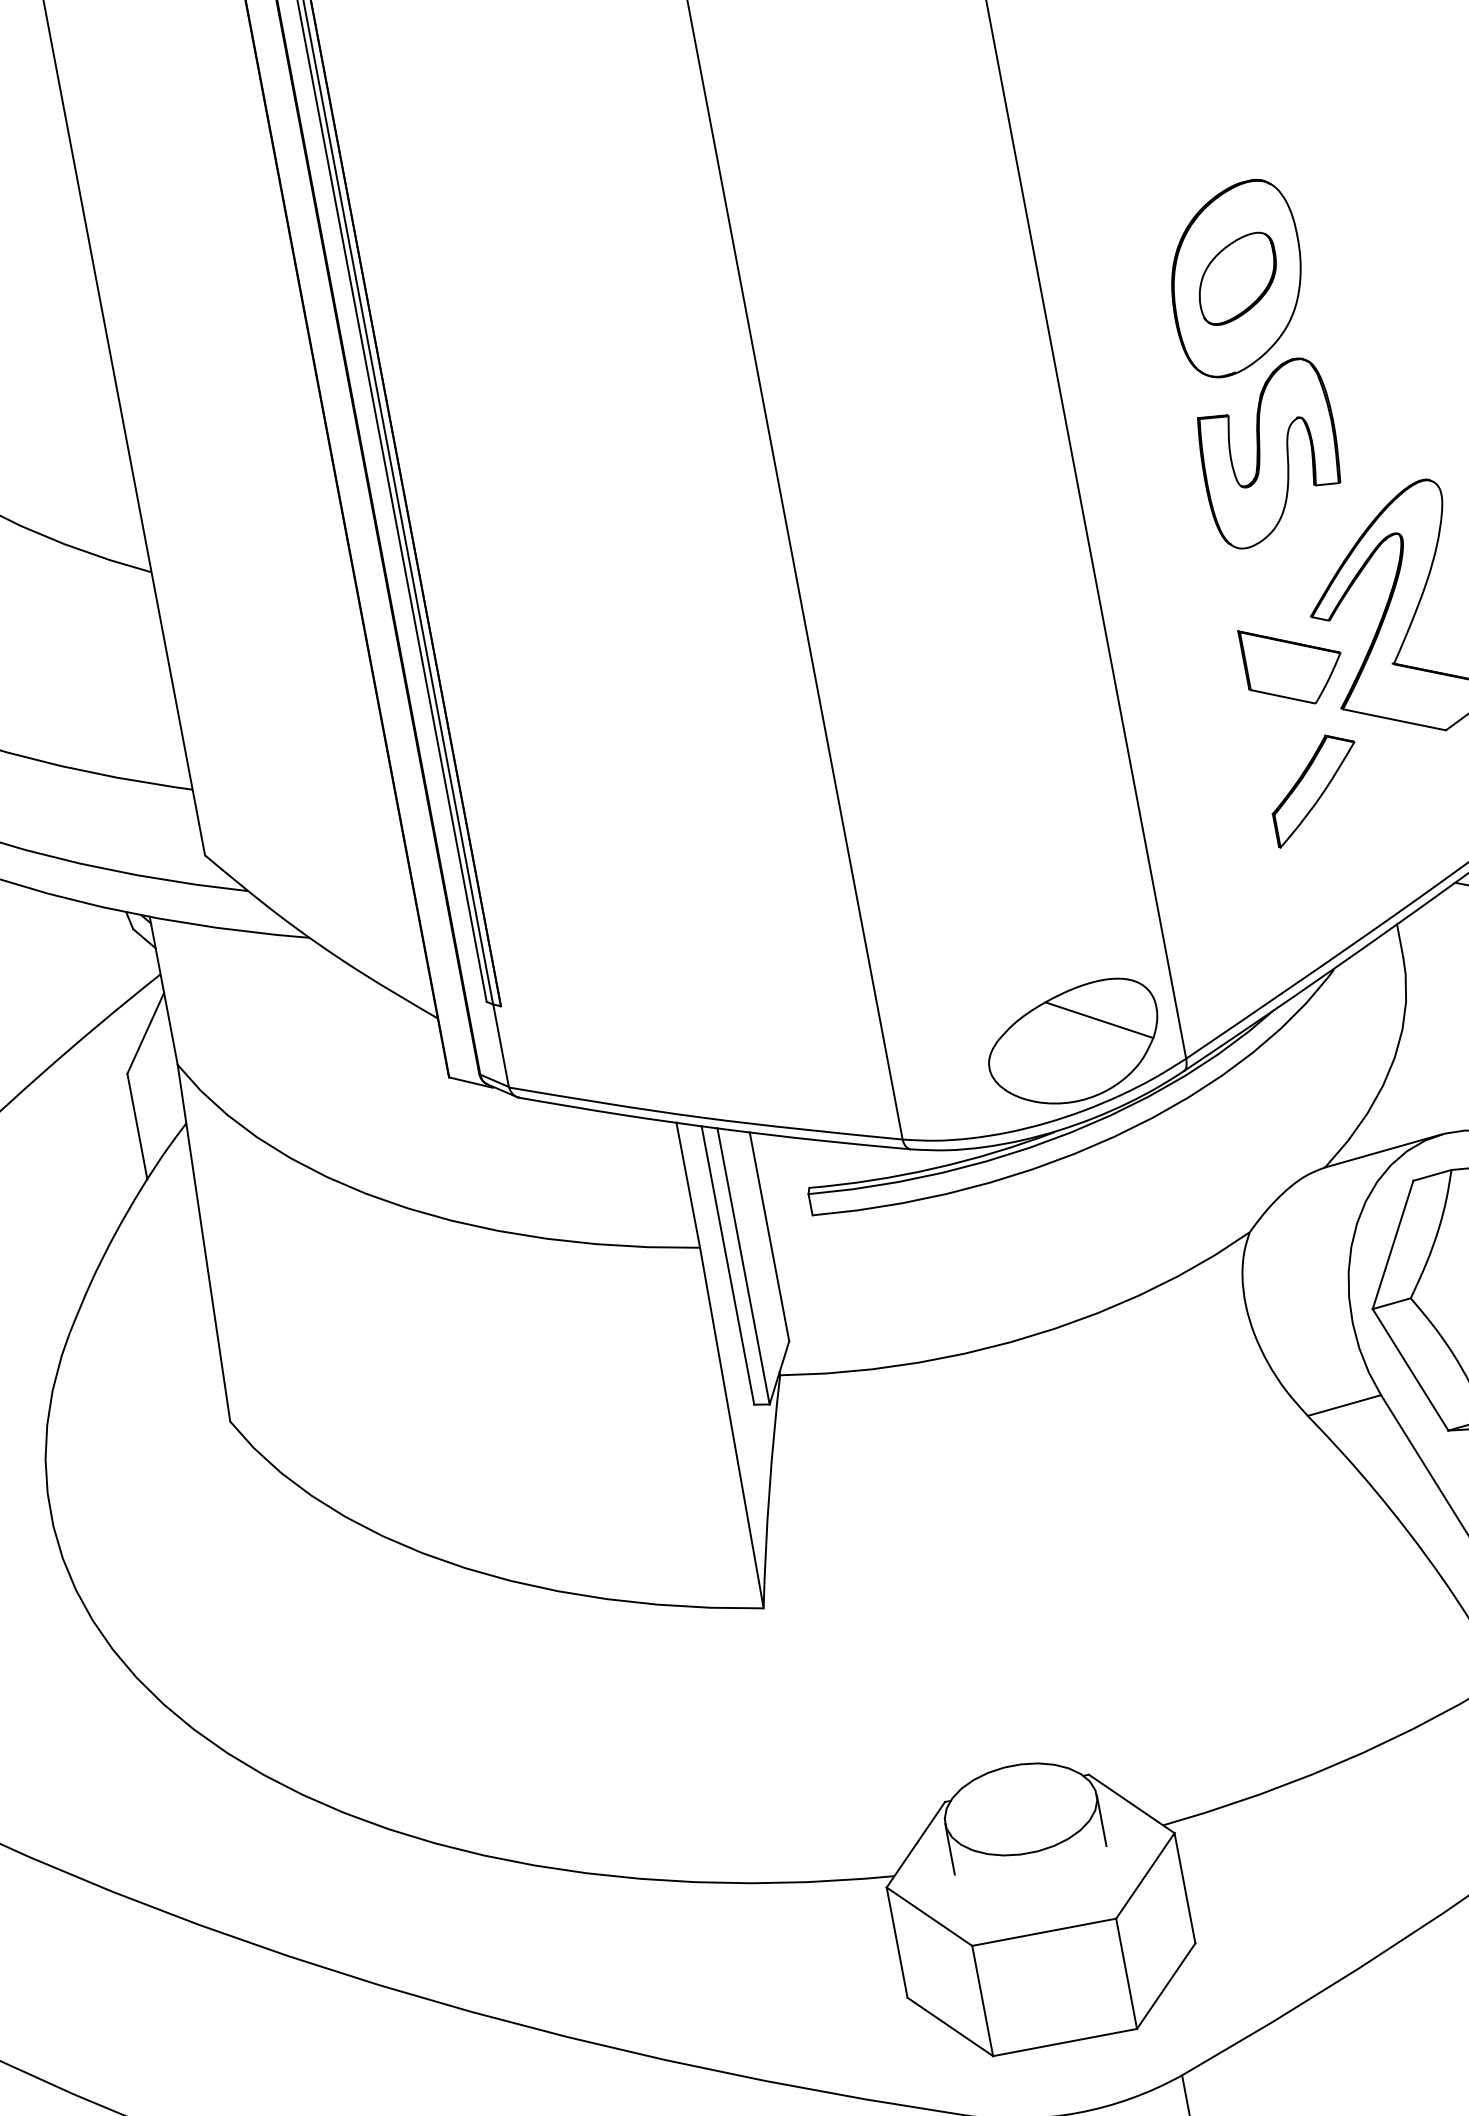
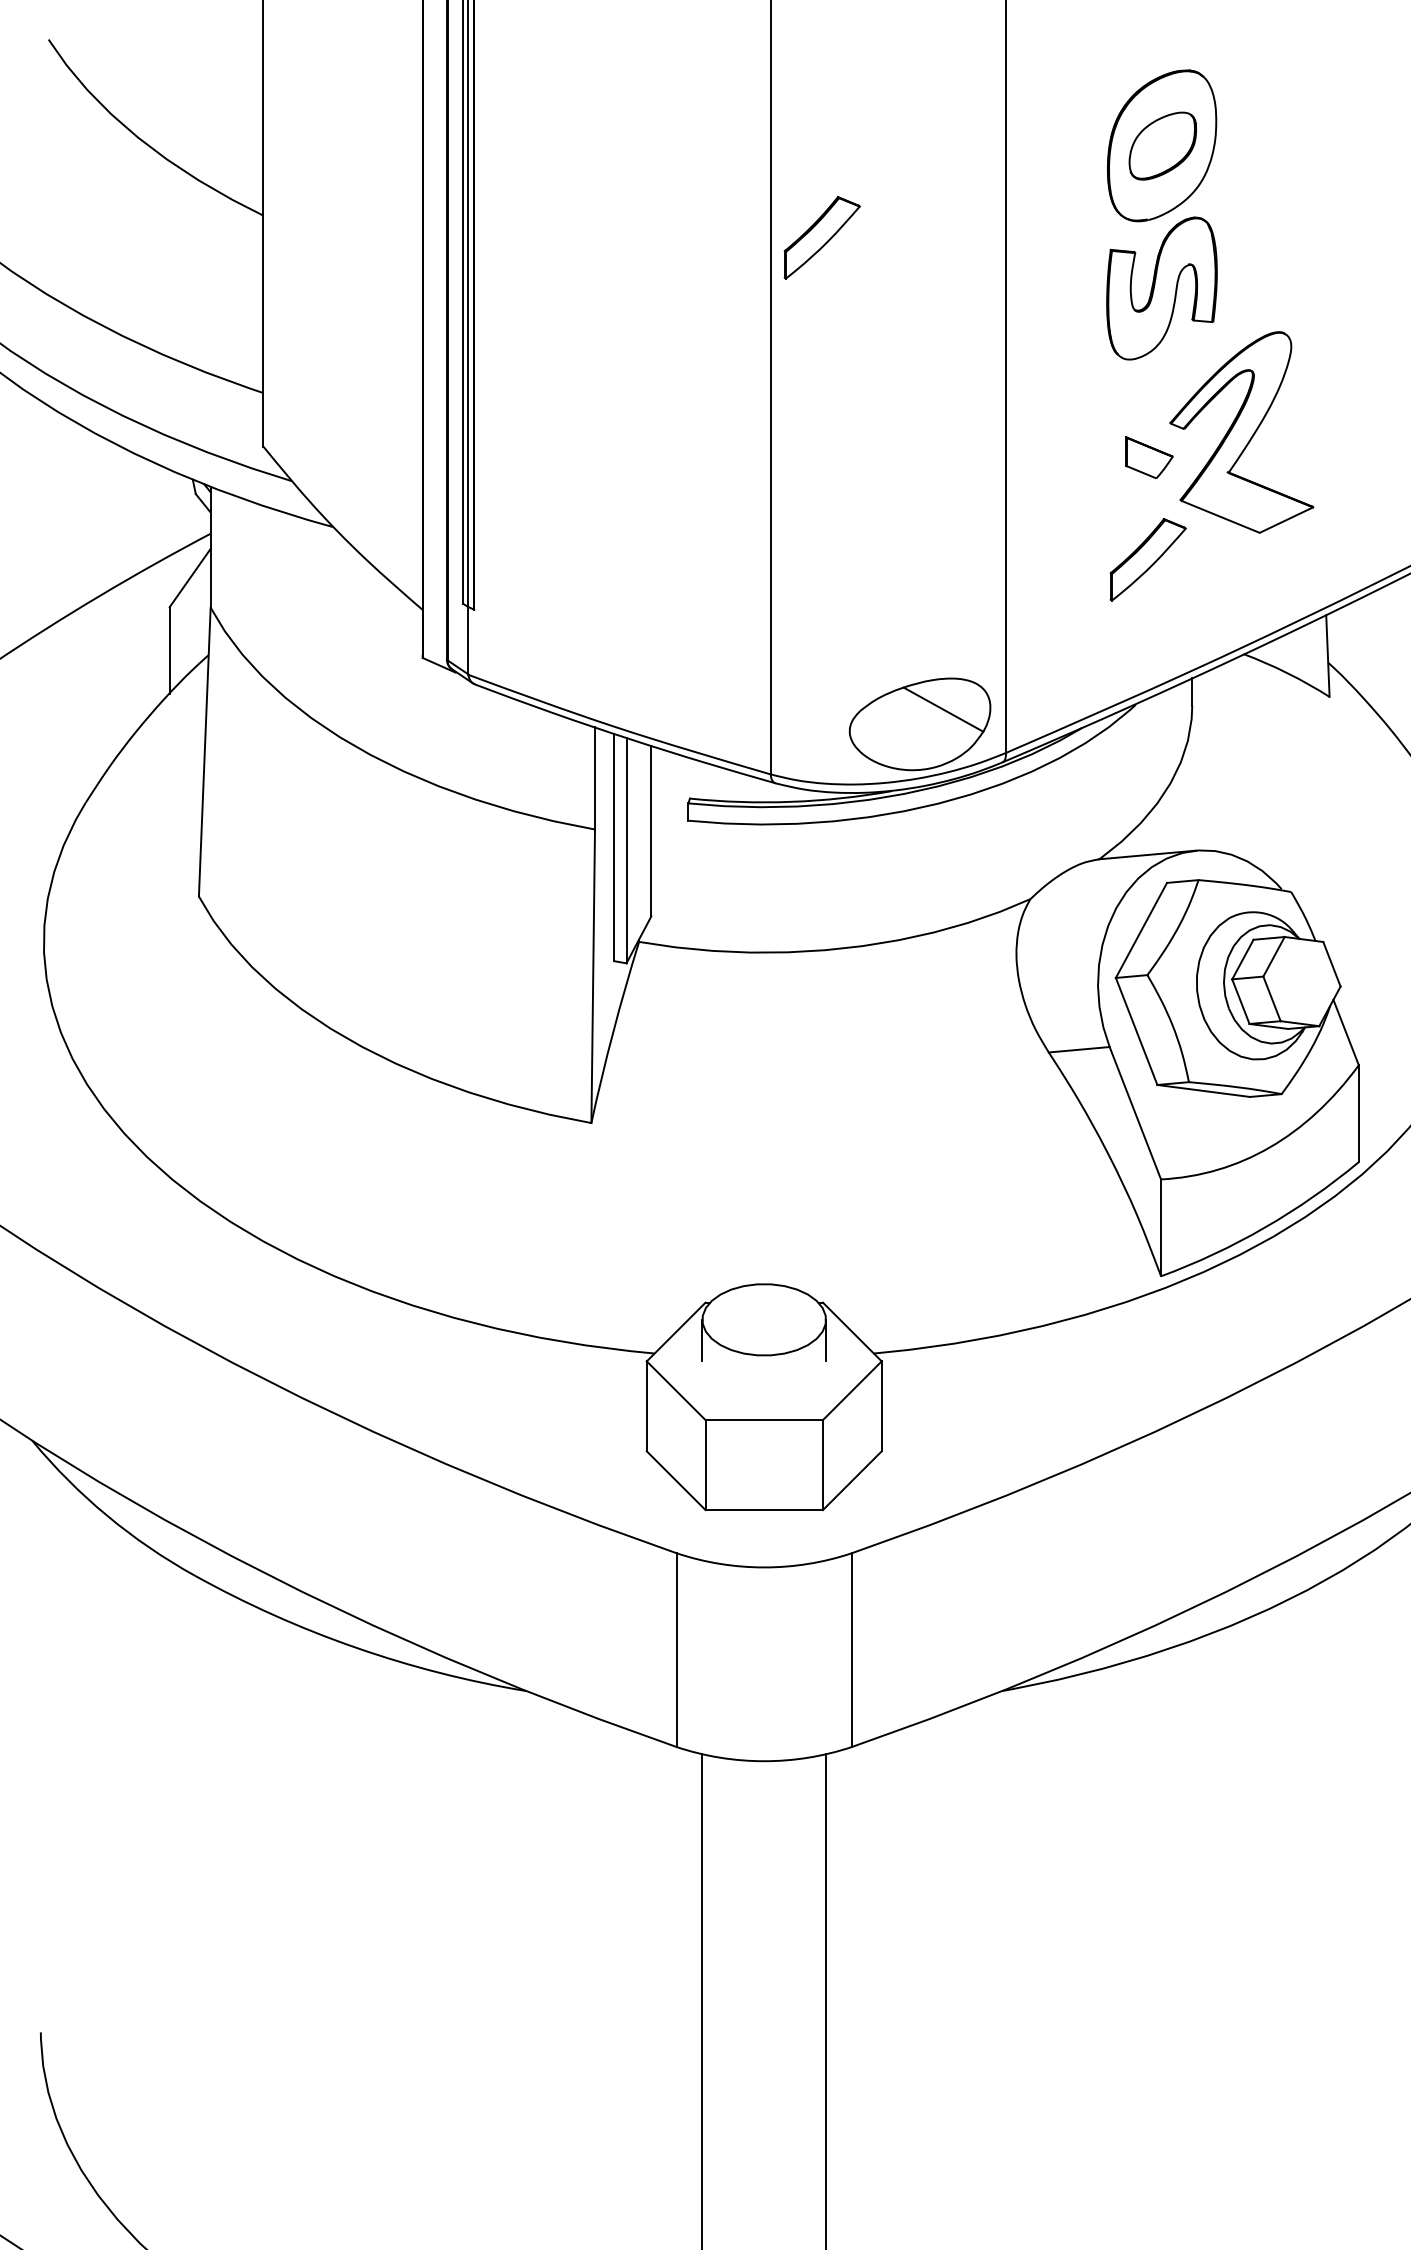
part: (840, 469) -> (821, 237), added
part: (1293, 663) -> (1149, 457), size x0.6

